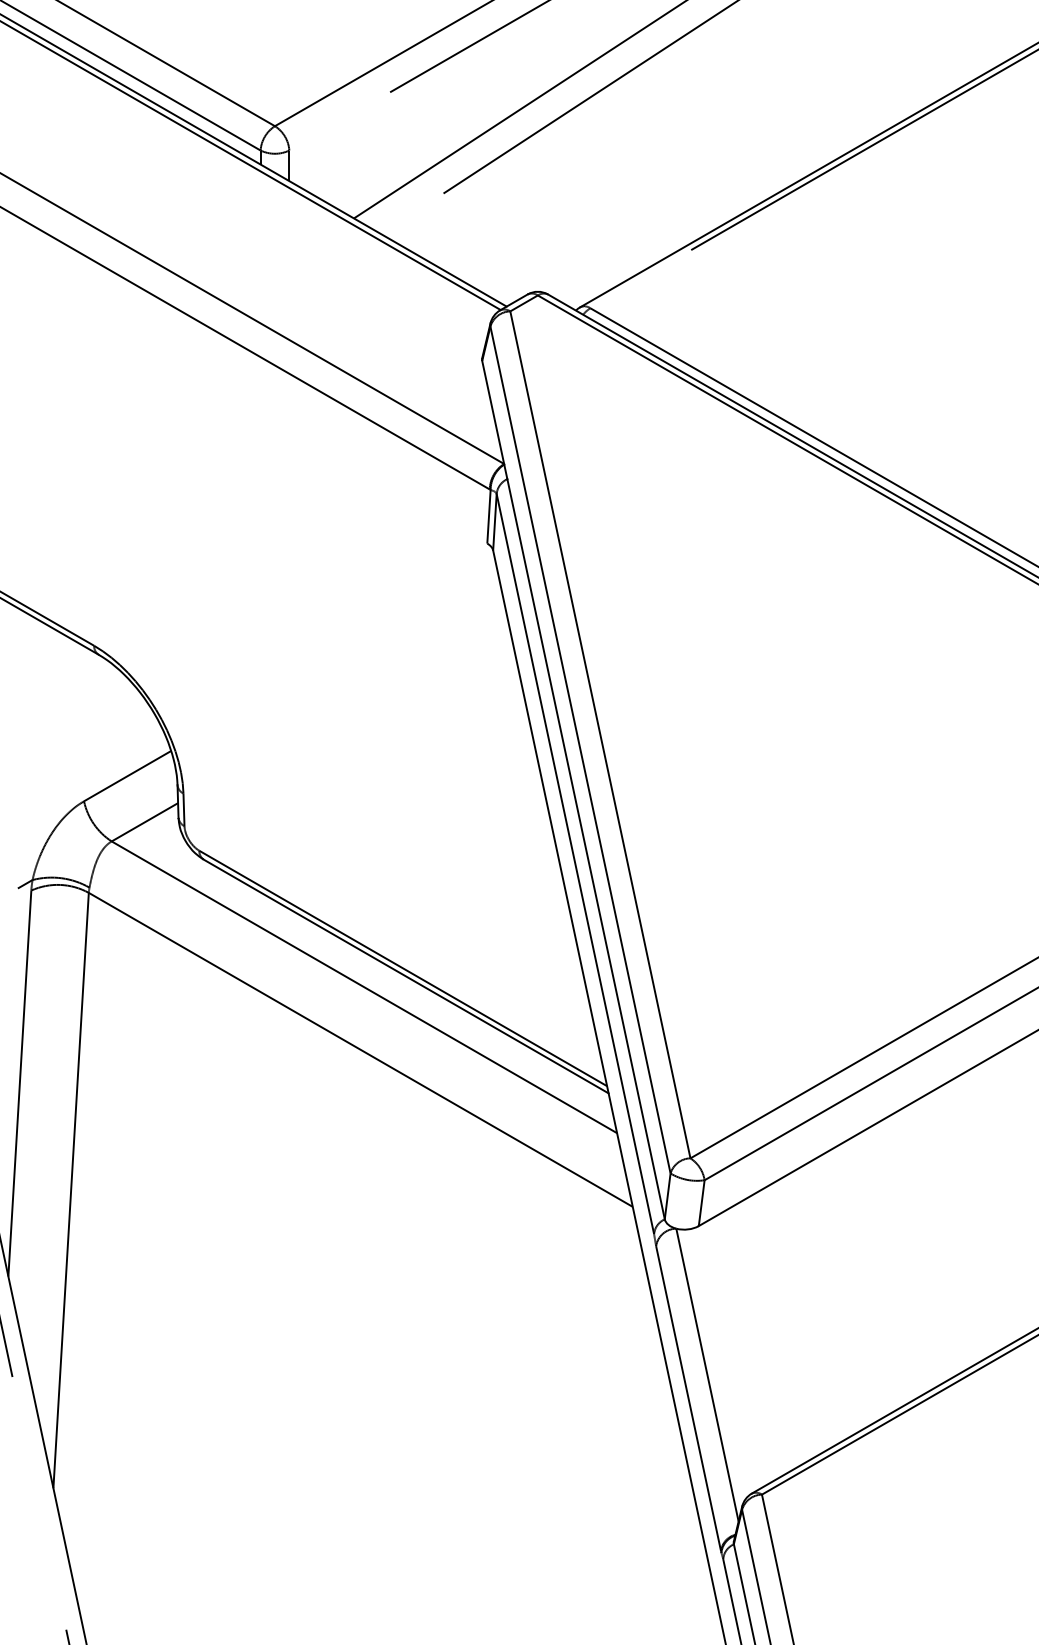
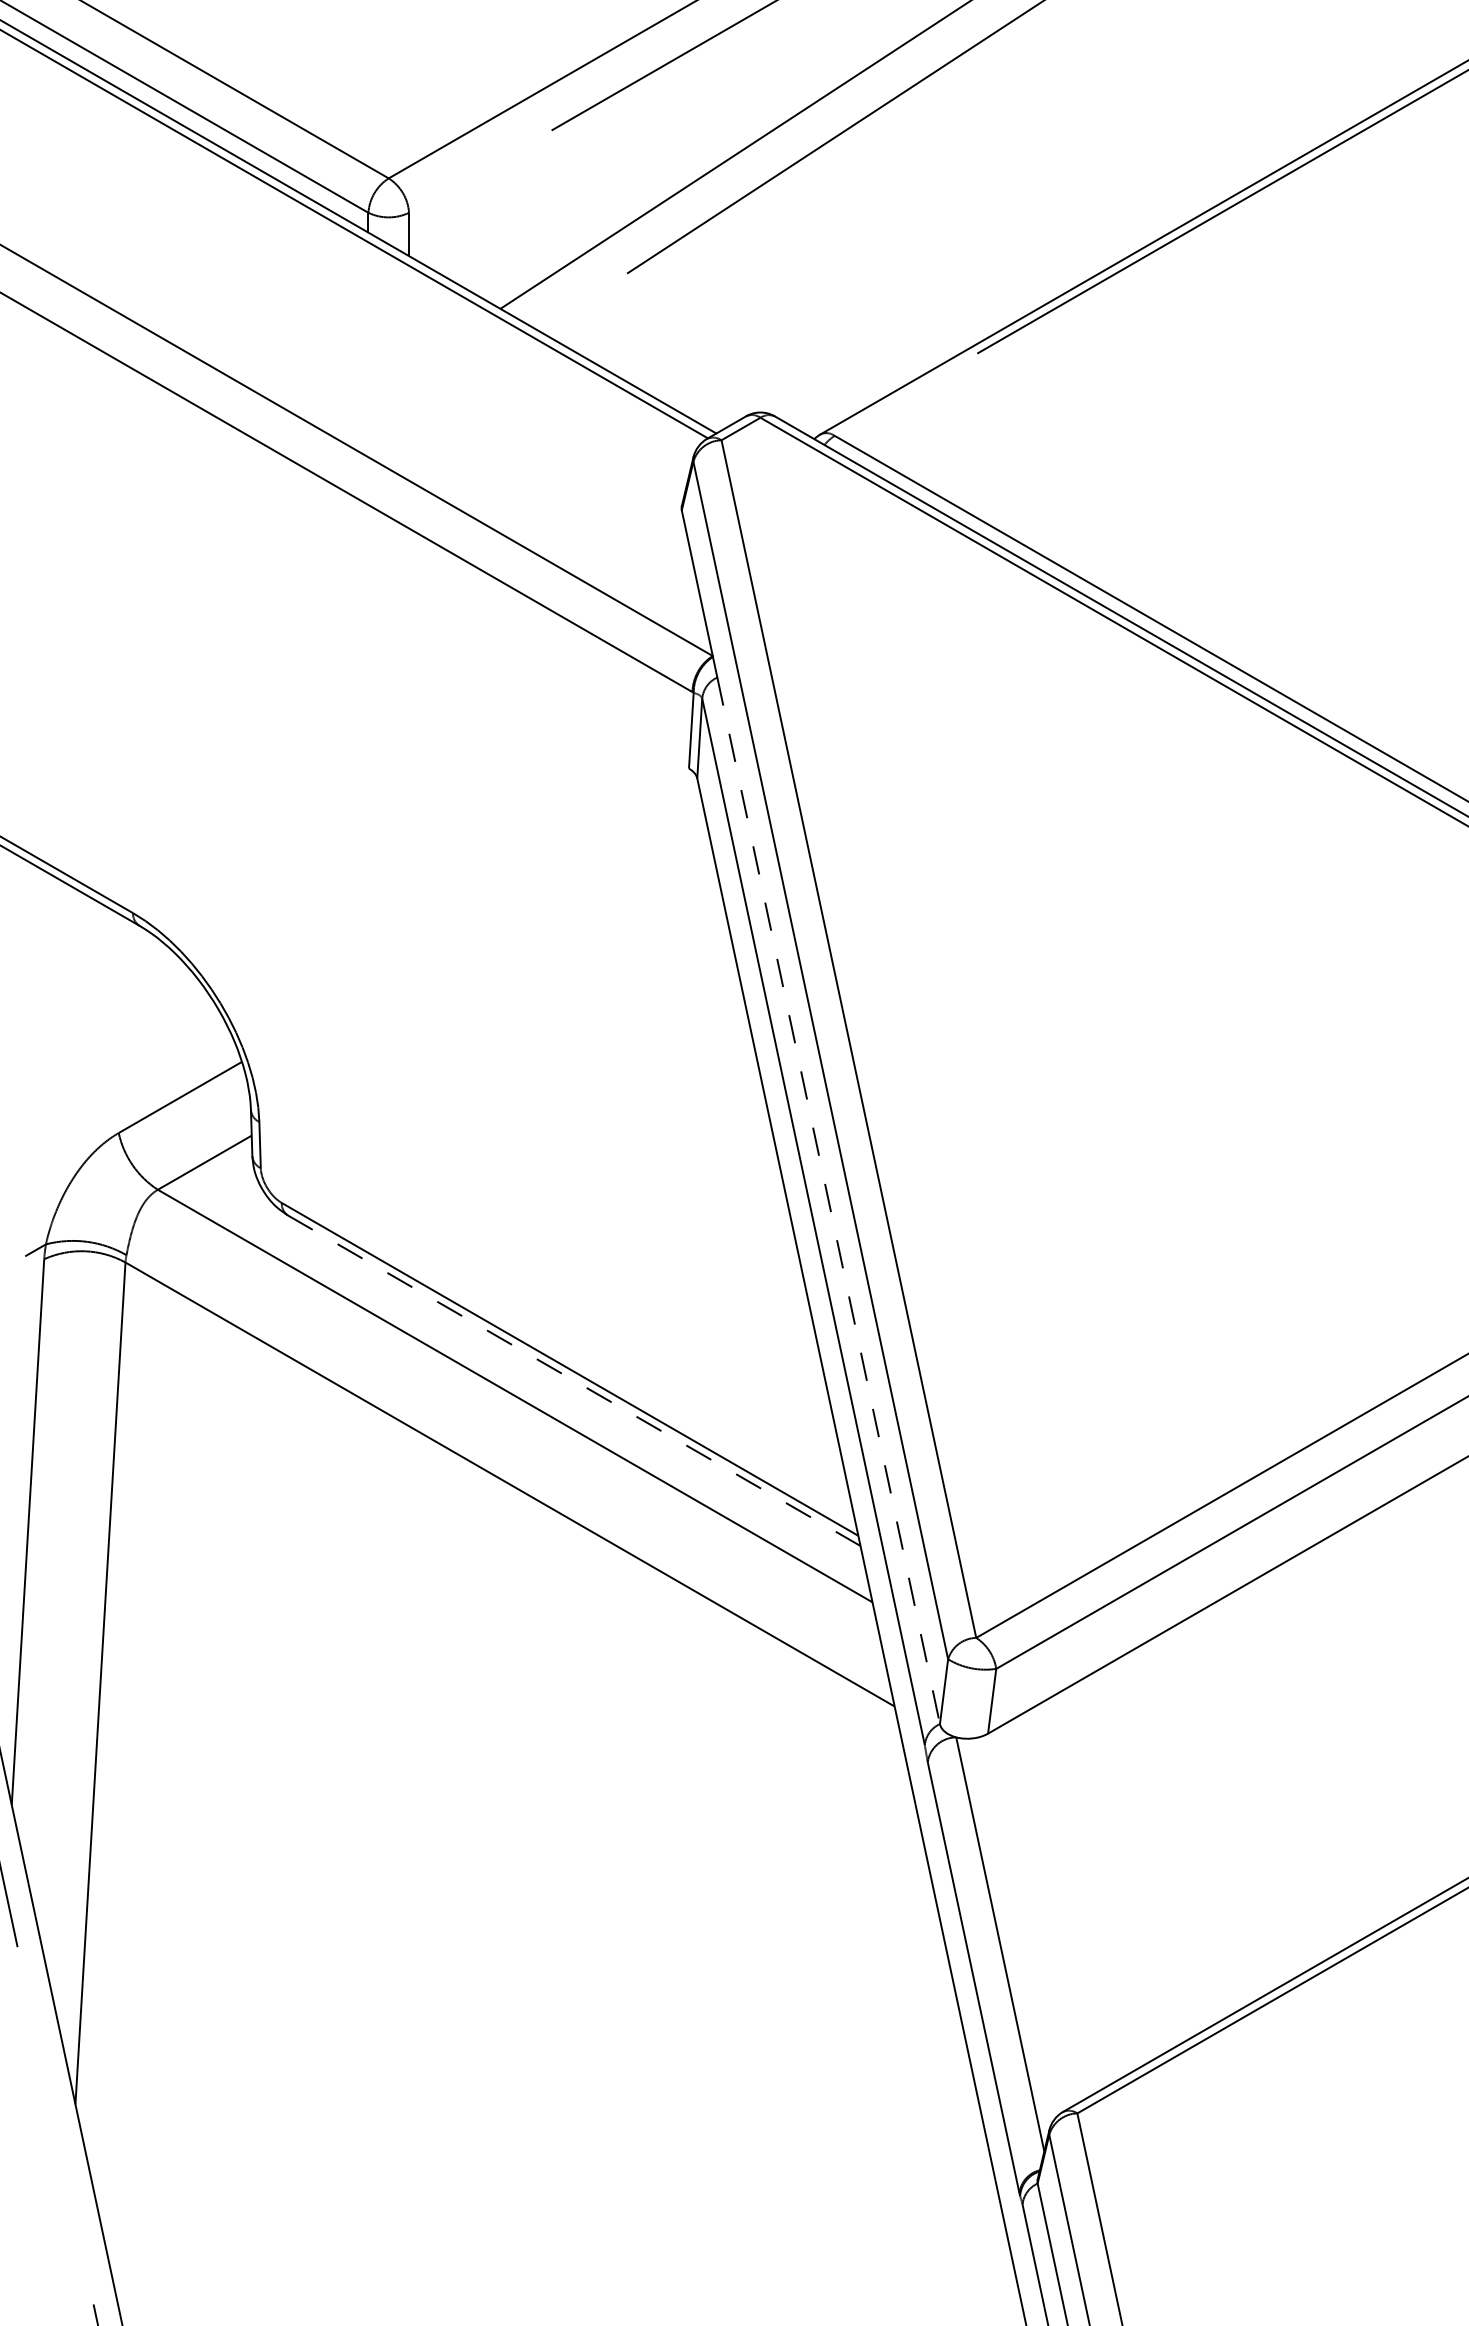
line: (585, 849) -> (828, 1200), solid -> dashed
line: (406, 976) -> (574, 1380), solid -> dashed

